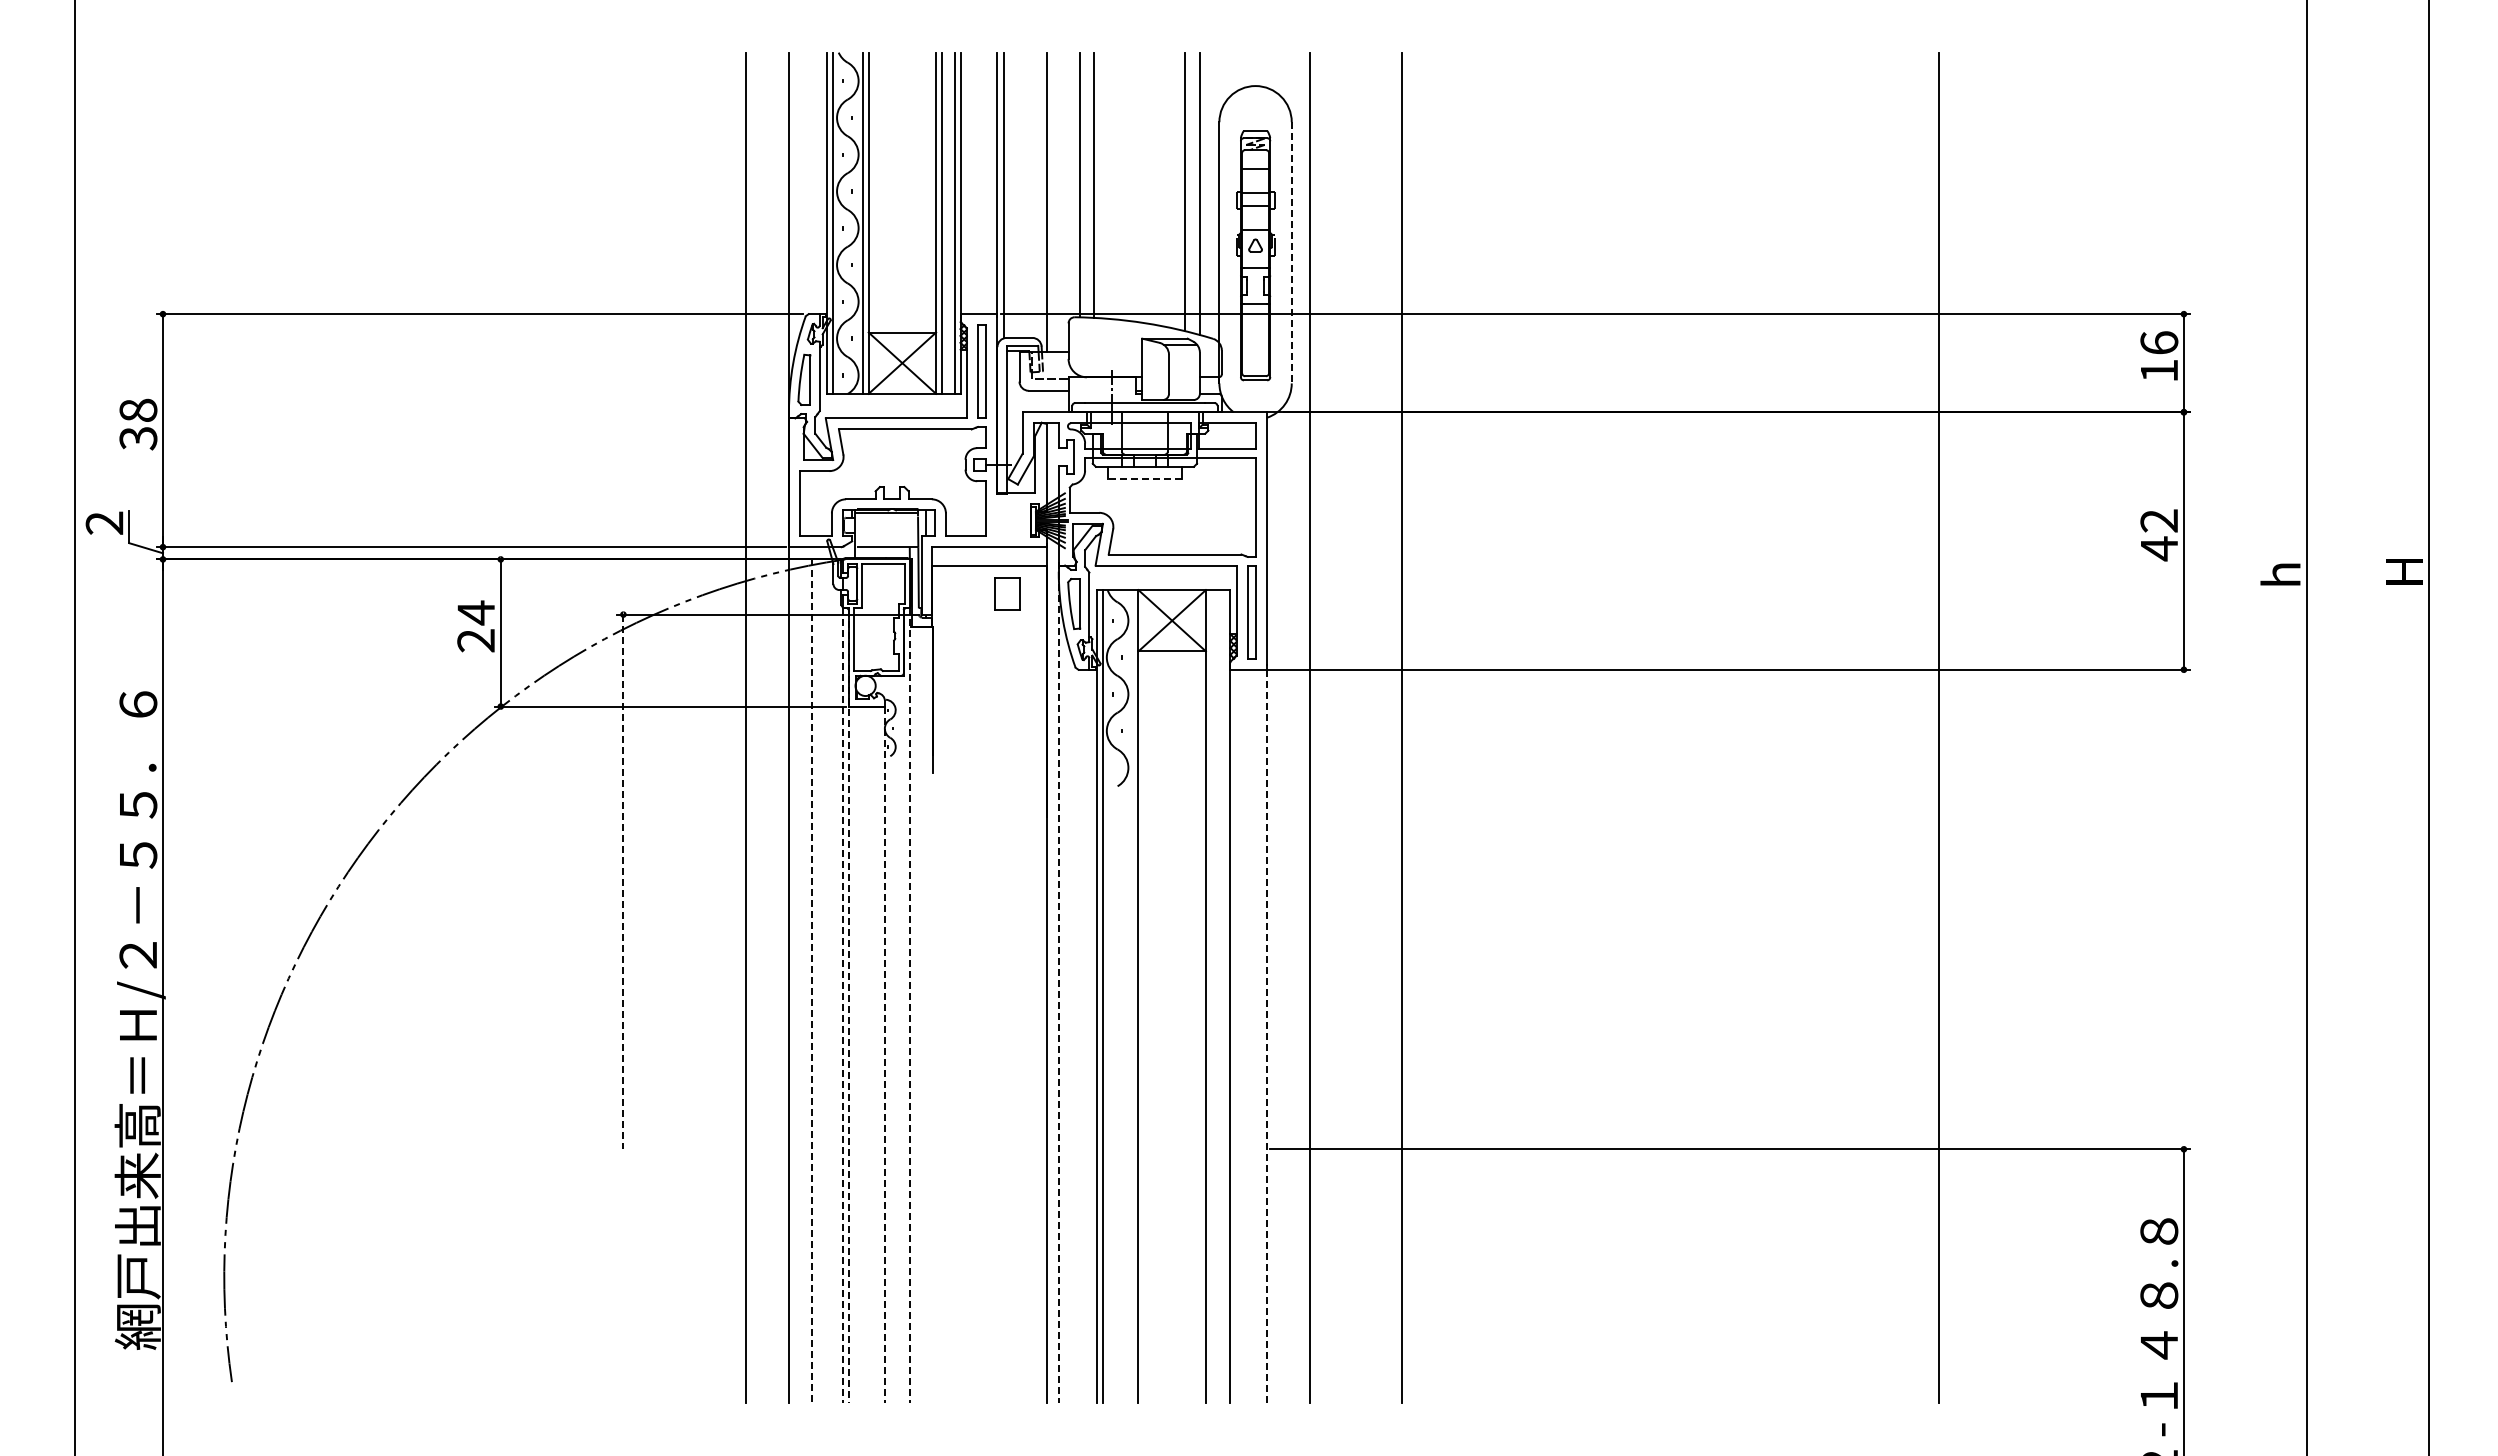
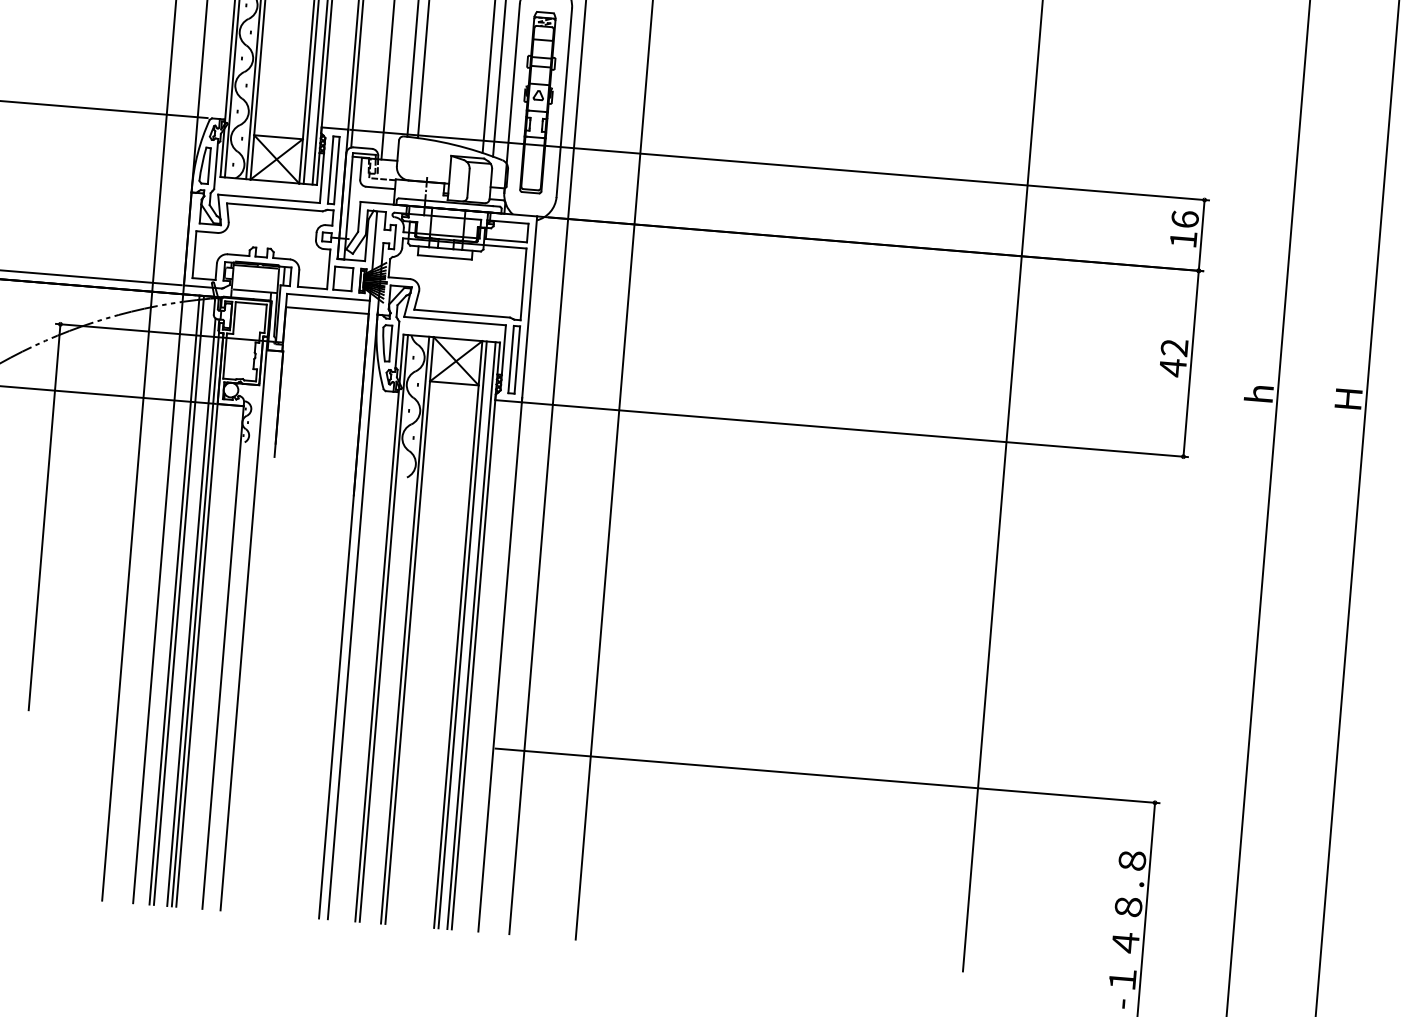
line: (1291, 252) -> (564, 102), dashed -> solid
line: (1144, 479) -> (444, 257), dashed -> solid
part: (1007, 593) -> (343, 278), moved
line: (623, 882) -> (44, 517), dashed -> solid
line: (811, 981) -> (174, 600), dashed -> solid
line: (817, 981) -> (178, 600), added
line: (1058, 983) -> (352, 616), dashed -> solid
line: (836, 996) -> (191, 612), added
line: (1132, 996) -> (405, 630), added
line: (1212, 996) -> (462, 634), added
line: (1224, 996) -> (471, 635), added
line: (842, 1006) -> (195, 620), dashed -> solid
line: (848, 1006) -> (199, 620), dashed -> solid
line: (910, 1006) -> (244, 624), dashed -> solid
line: (1267, 1033) -> (500, 664), dashed -> solid
line: (884, 1055) -> (222, 658), dashed -> solid

